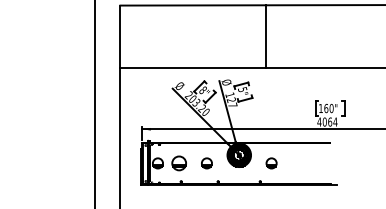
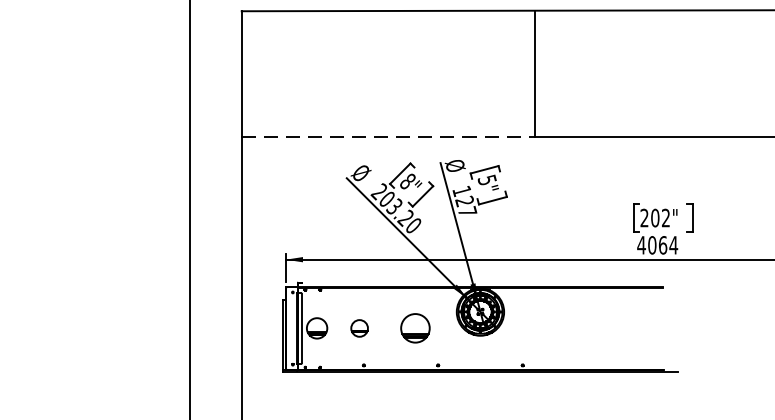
line: (193, 68) -> (388, 137), solid -> dashed
text: (326, 108) -> (655, 218), 160" -> 202"
part: (178, 163) -> (358, 328), size x0.6
part: (206, 163) -> (414, 328), size x1.4
part: (271, 163) -> (545, 328), removed

